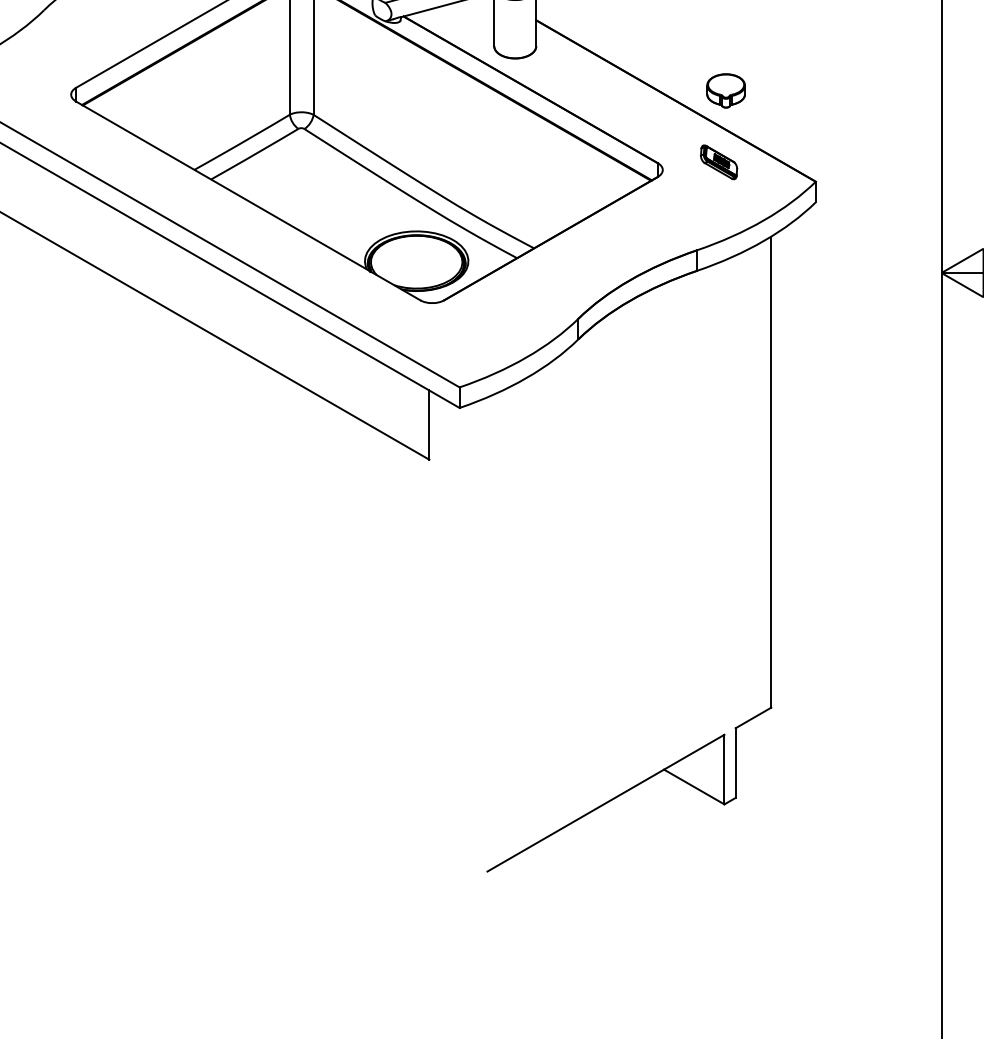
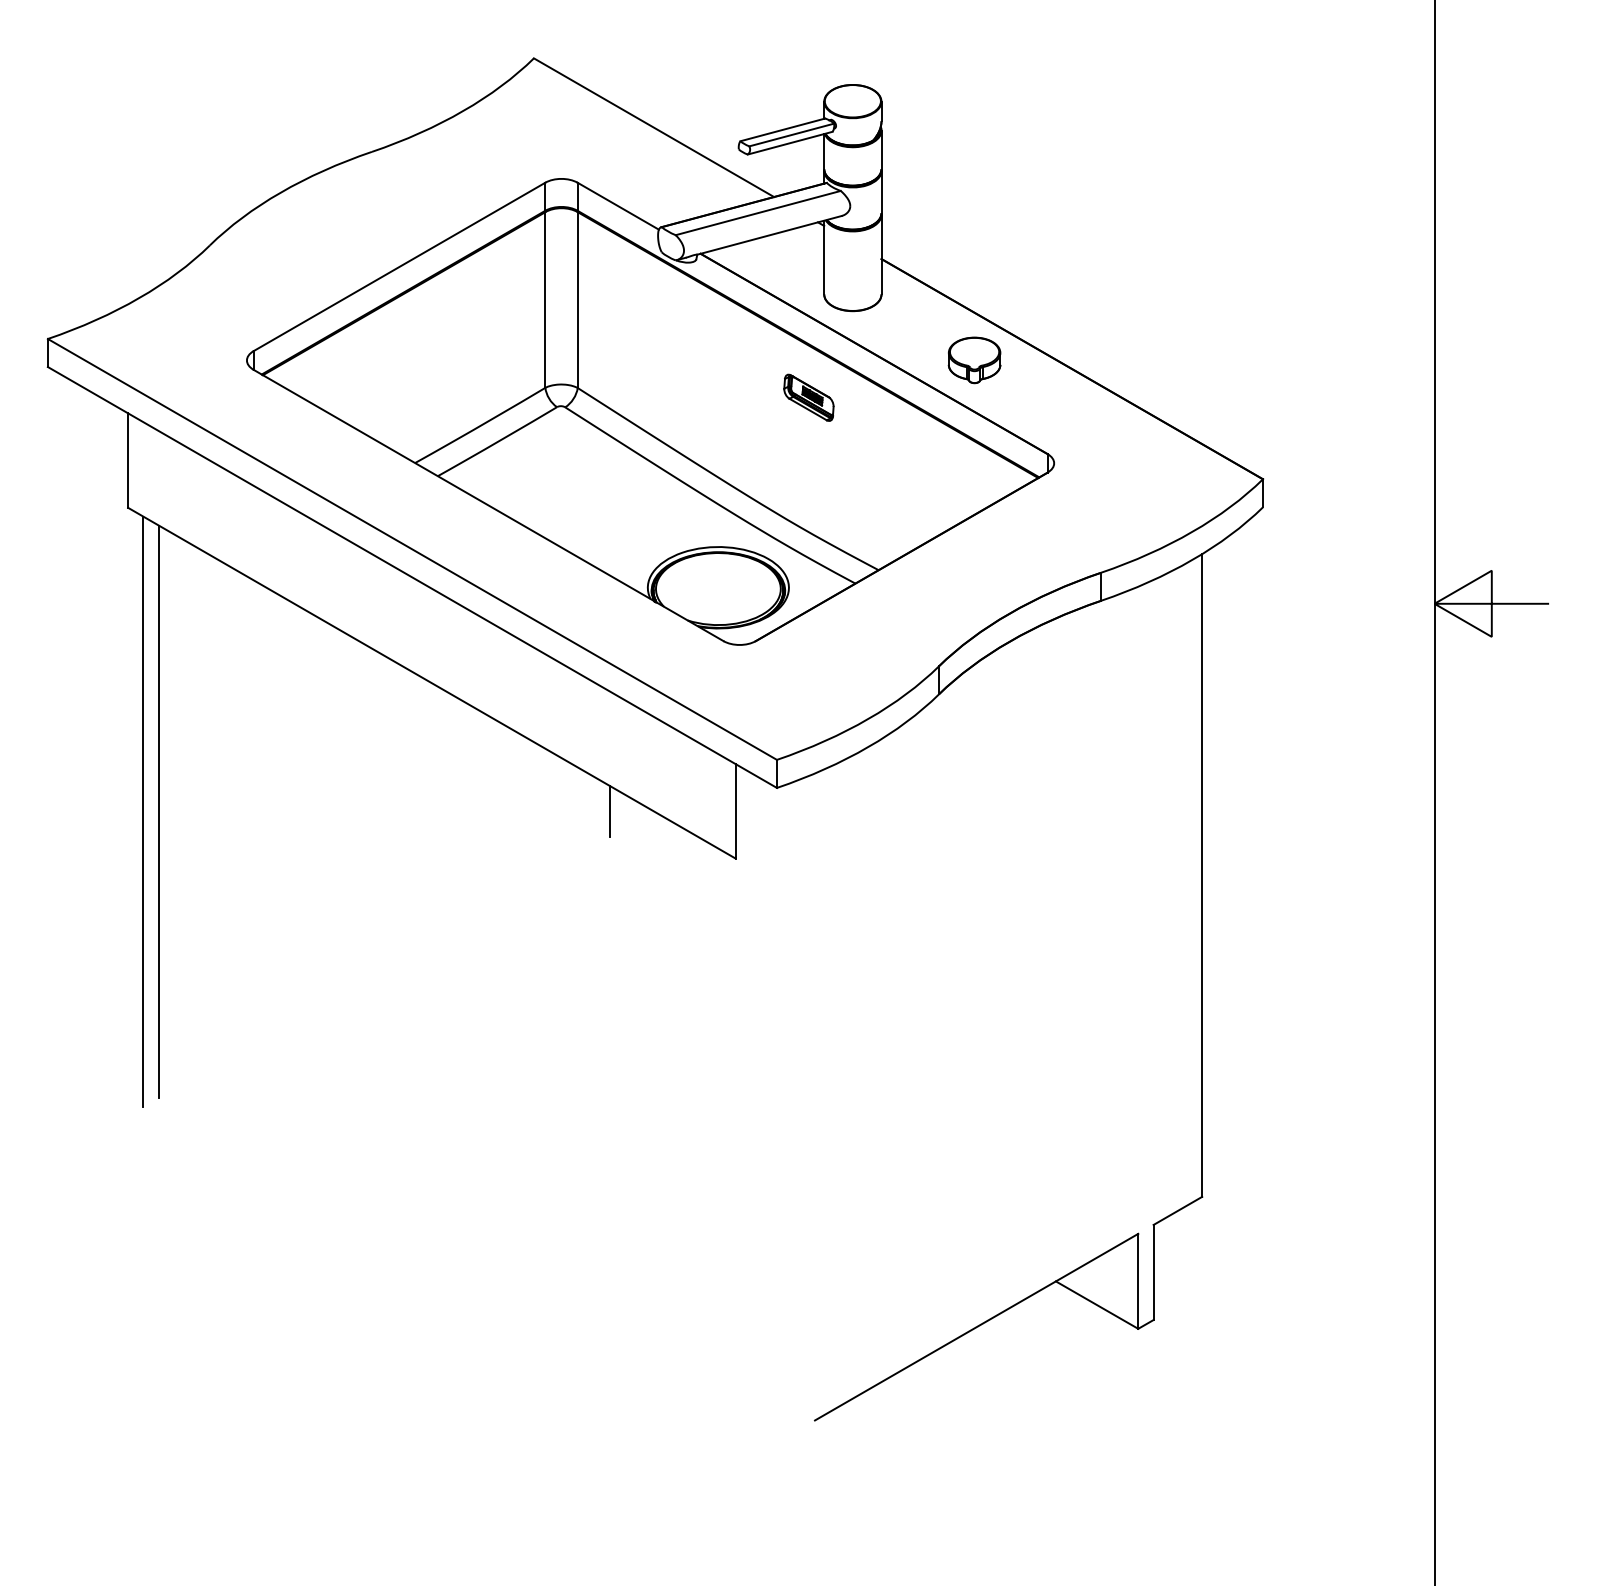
part: (726, 91) -> (974, 360), moved
part: (718, 162) -> (808, 397), moved
line: (6, 425) -> (158, 811), added
line: (337, 425) -> (610, 811), added

